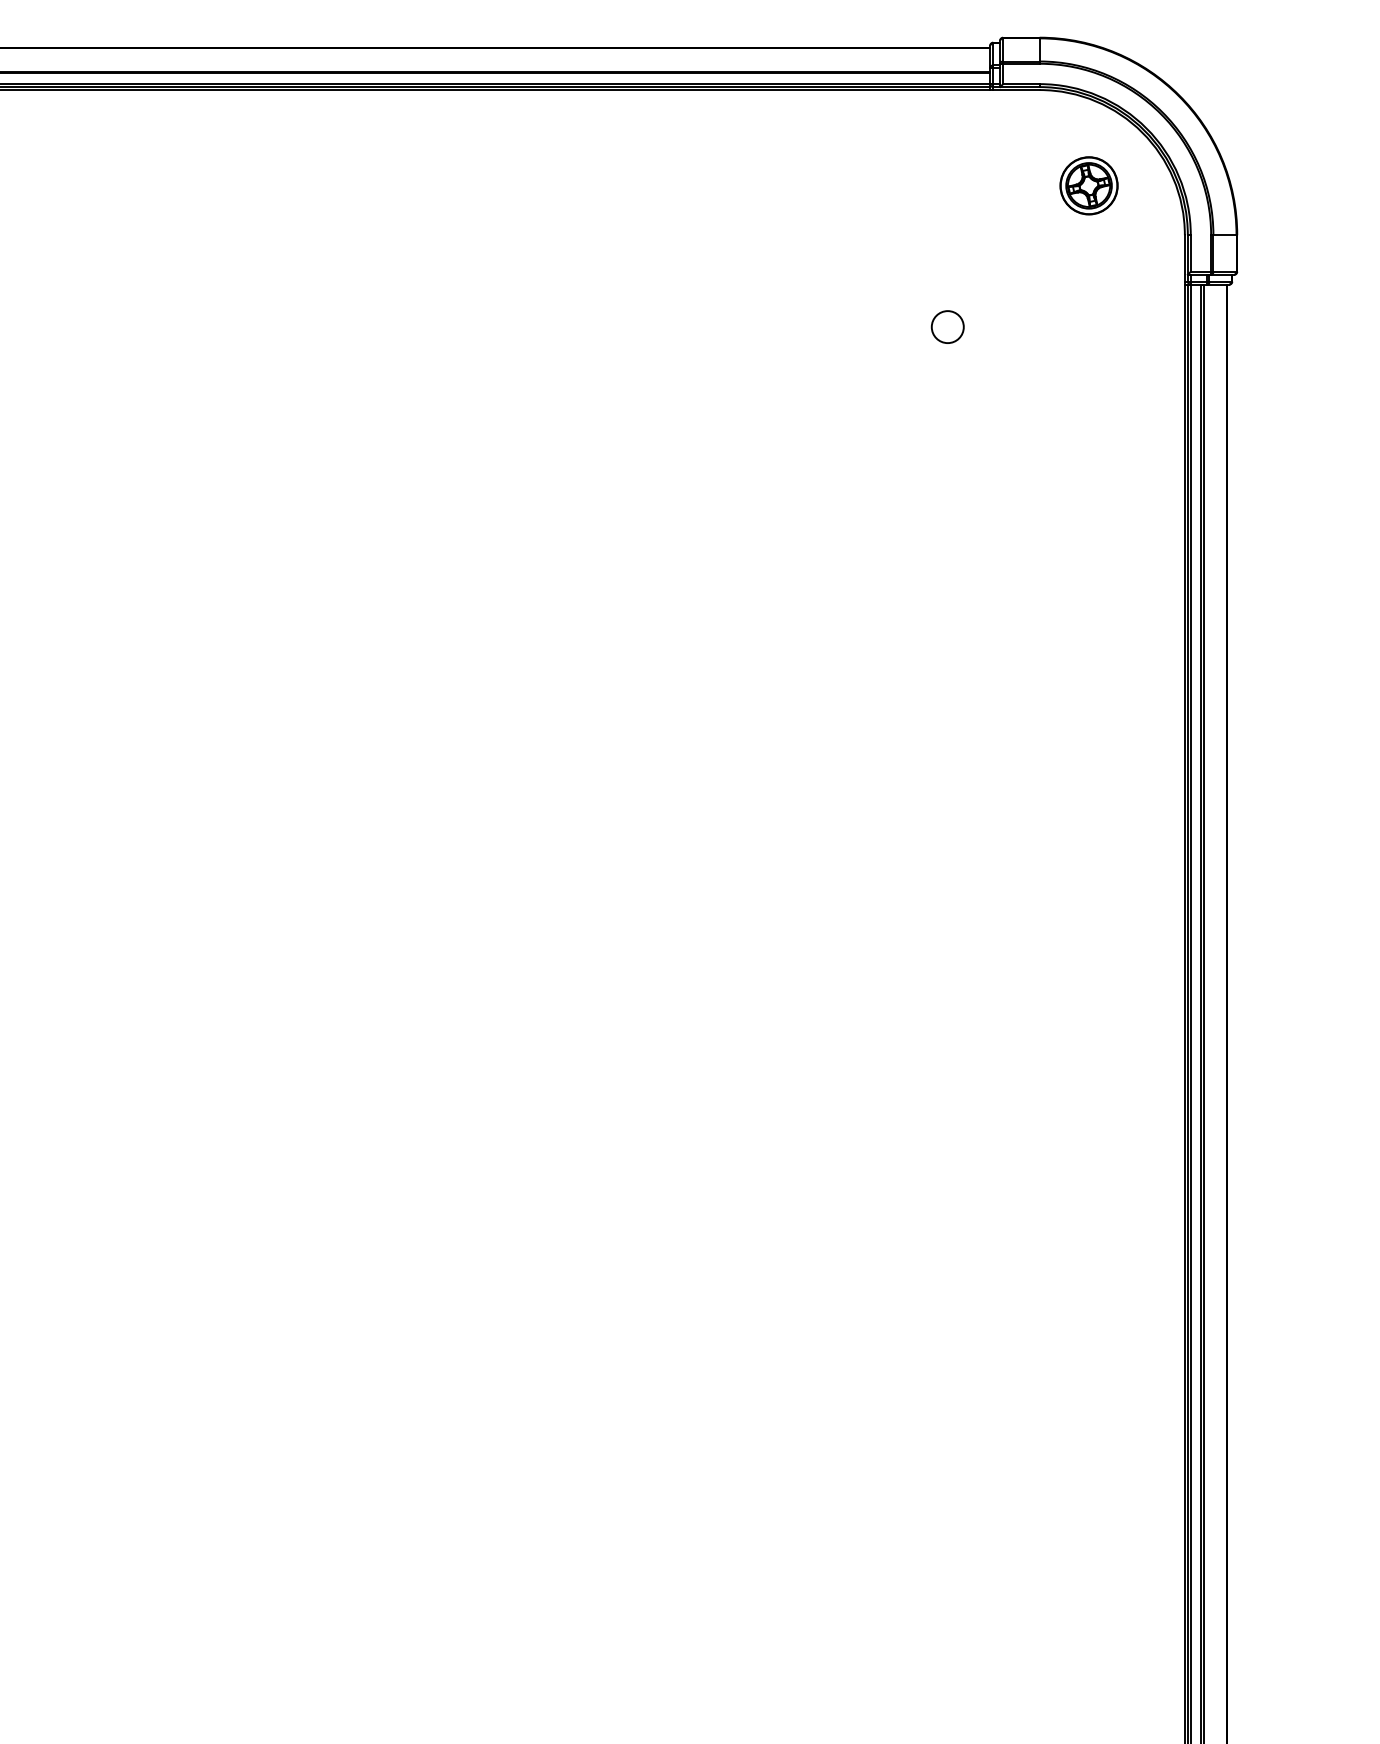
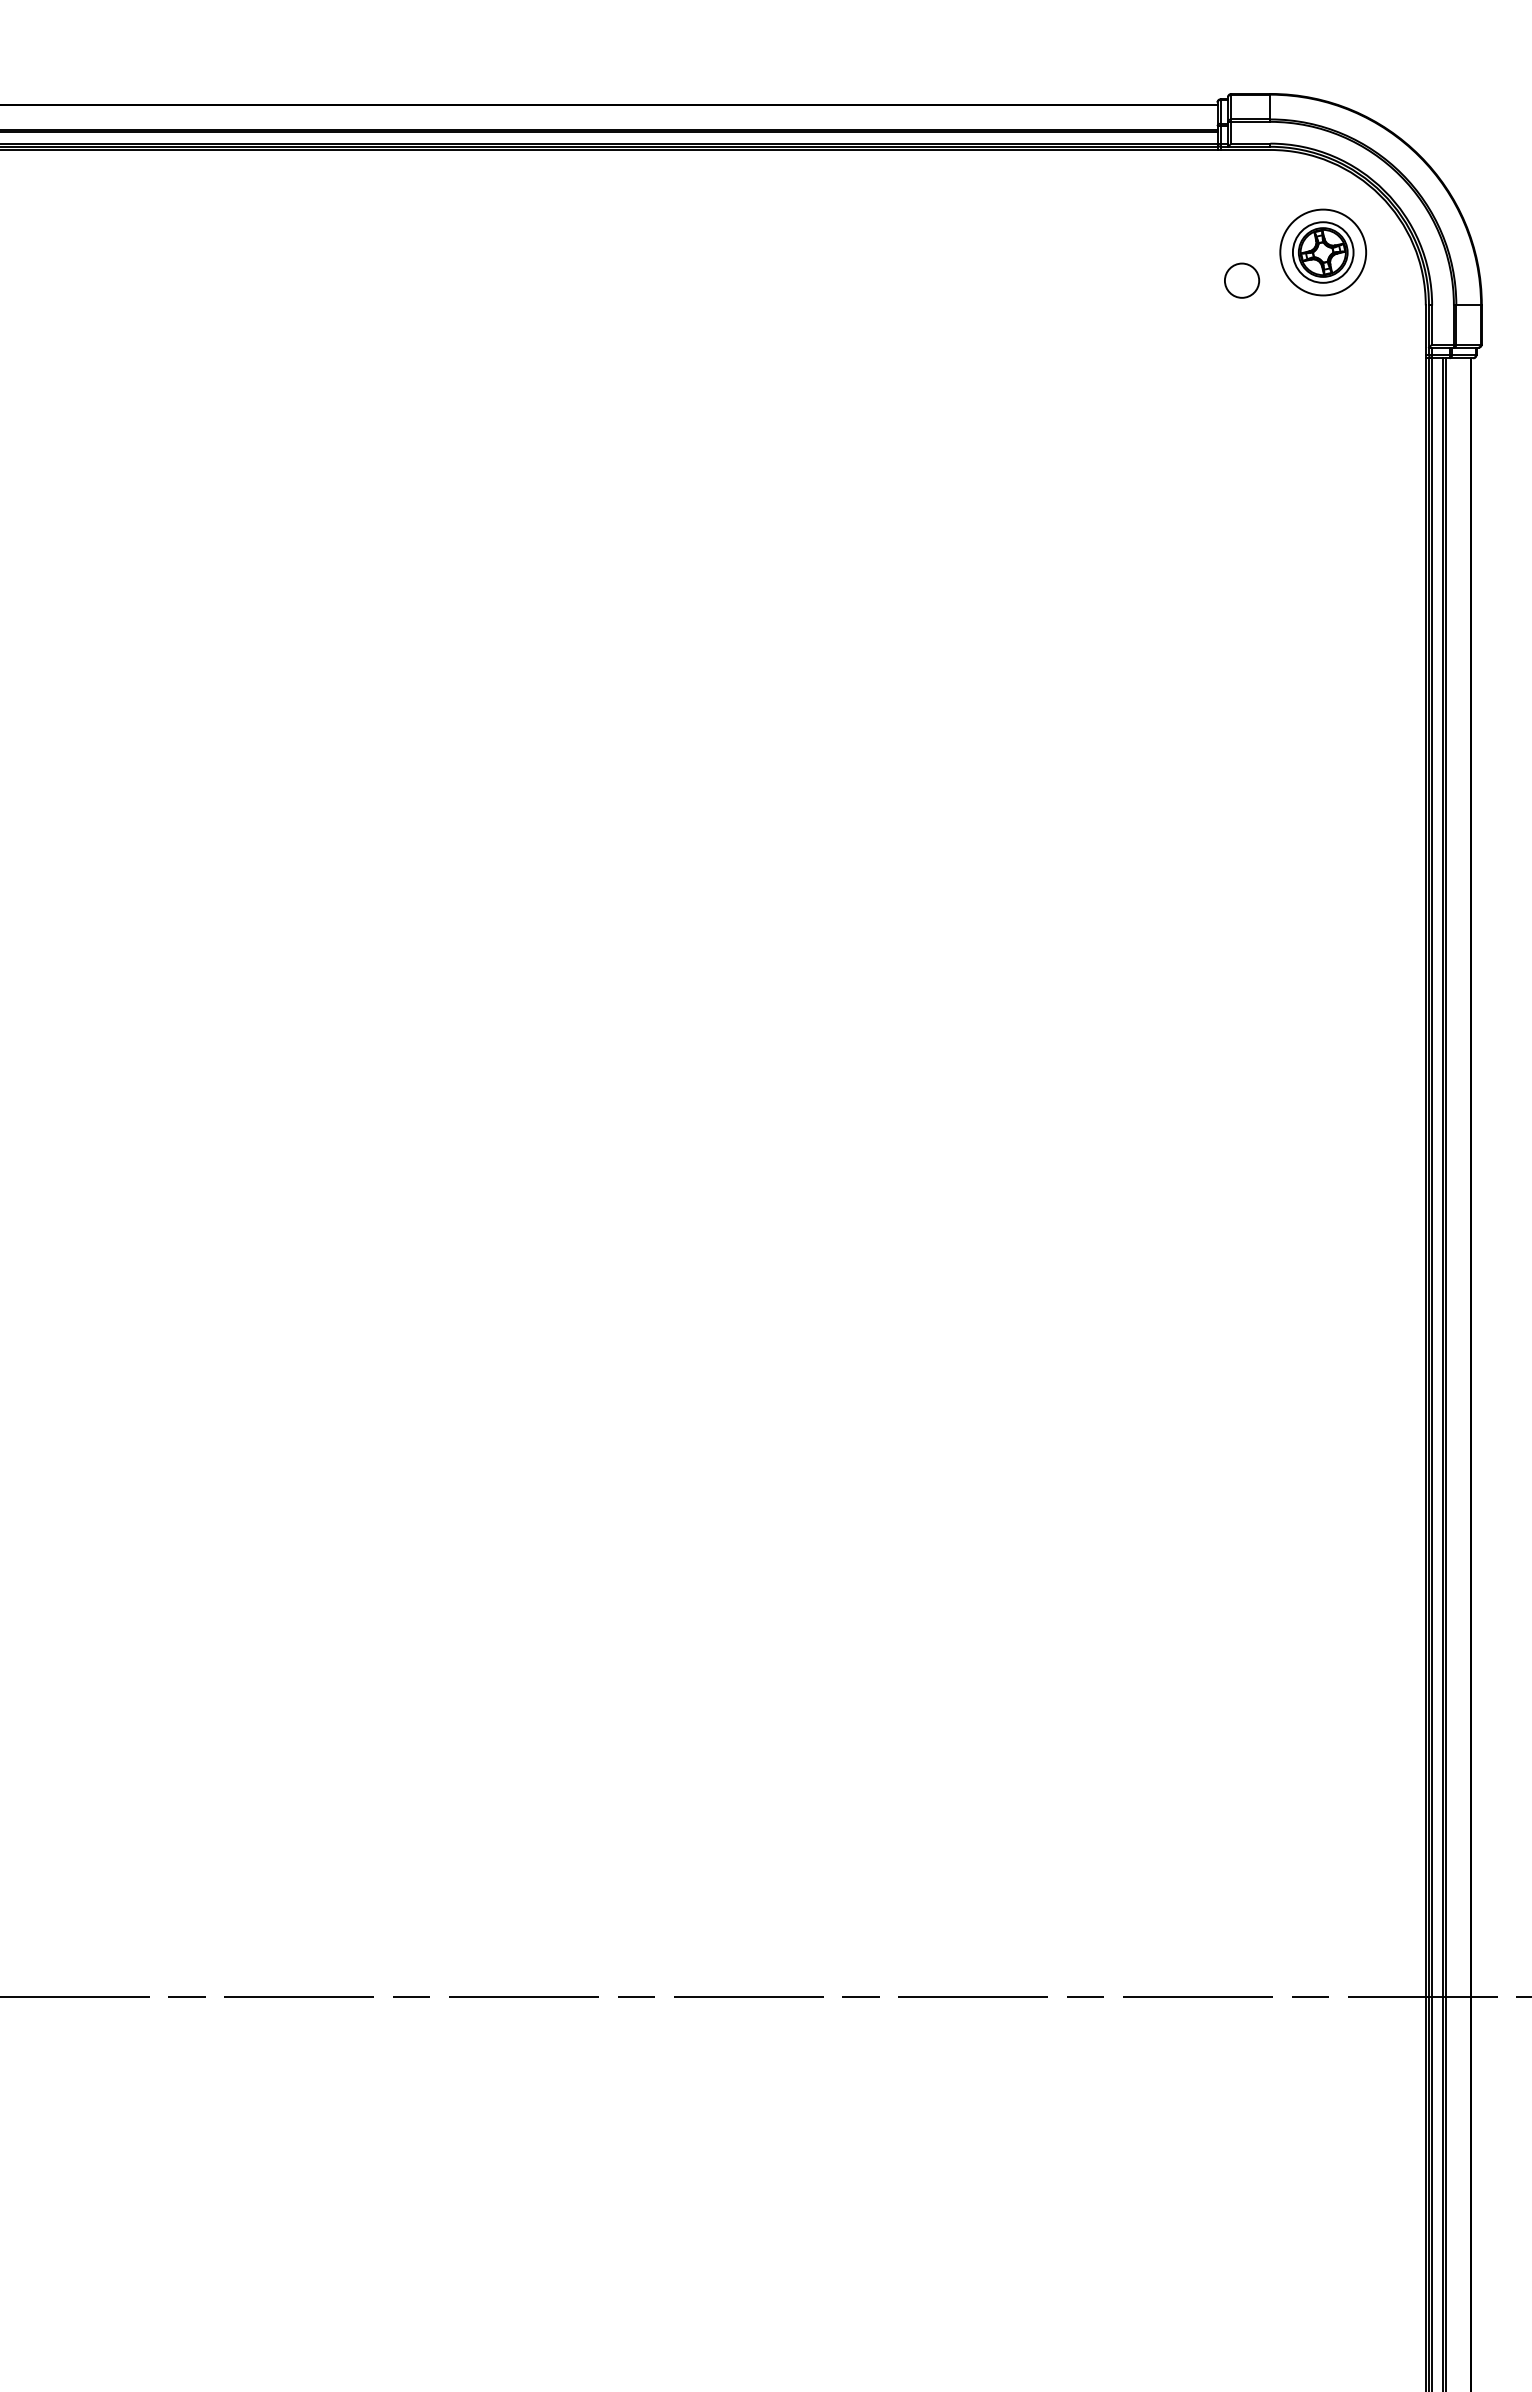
circle: (1088, 185) -> (1322, 252), size x1.4
circle: (948, 326) -> (1242, 280), moved

